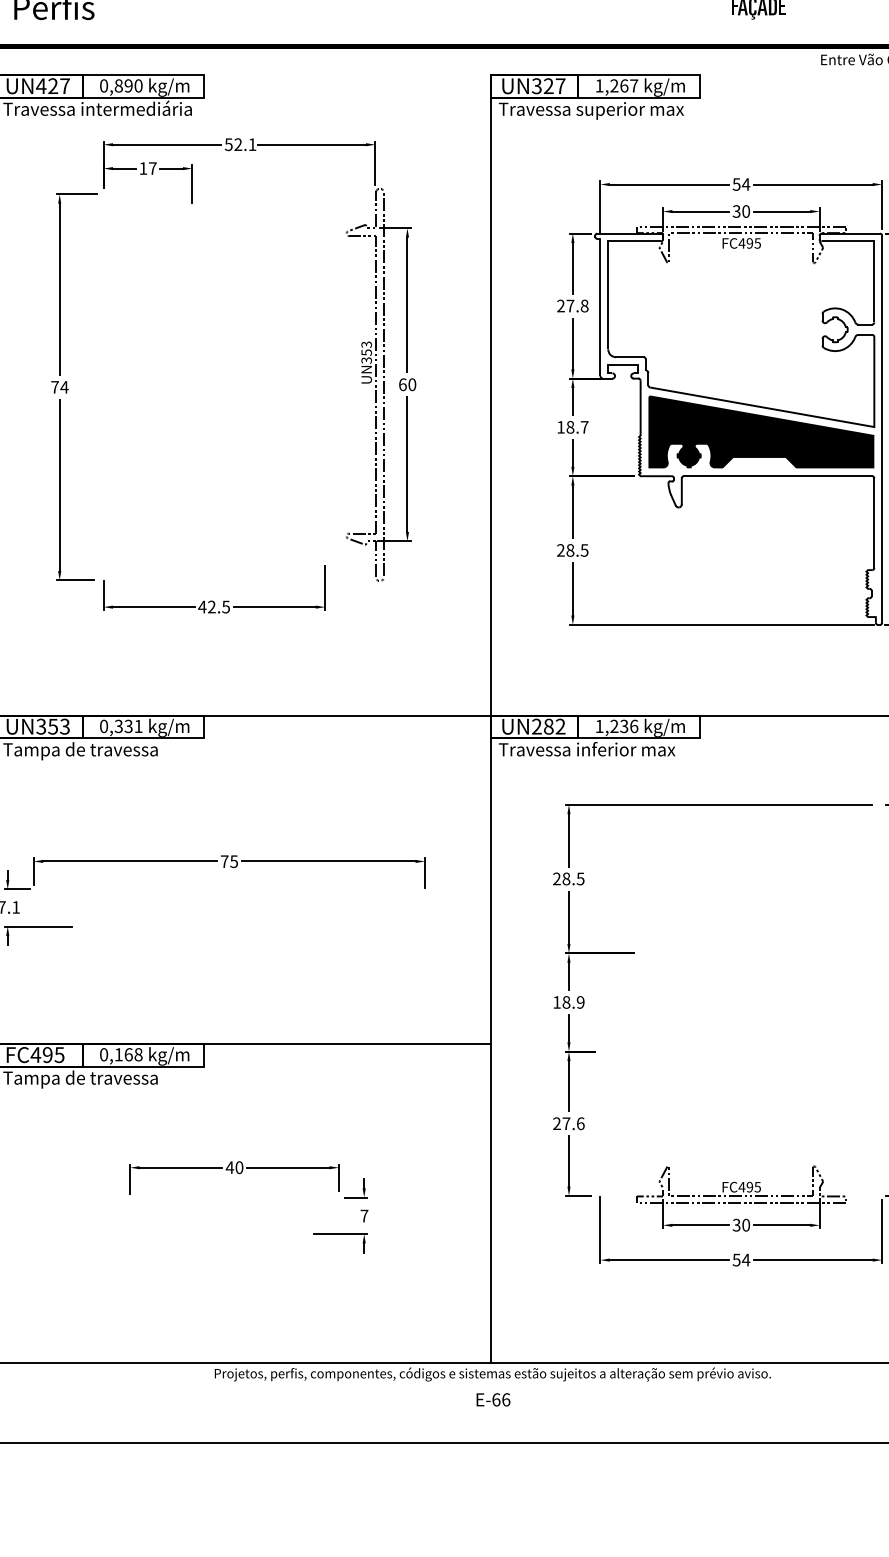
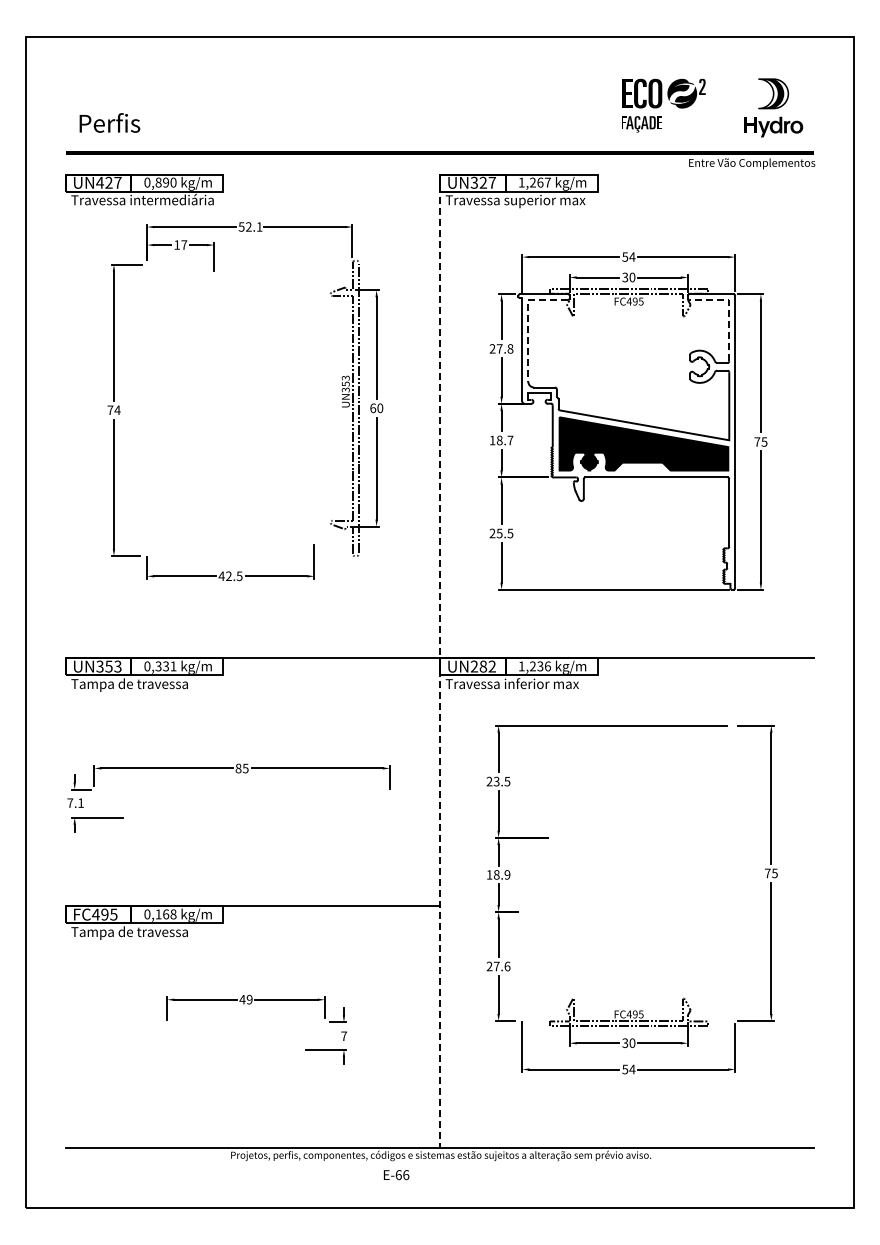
line: (874, 253) -> (729, 309), solid -> dashed
line: (608, 268) -> (528, 320), solid -> dashed
text: (570, 550) -> (499, 533), 28.5 -> 25.5
line: (490, 719) -> (439, 661), solid -> dashed
text: (224, 861) -> (238, 768), 75 -> 85
text: (566, 878) -> (496, 781), 28.5 -> 23.5
text: (239, 1167) -> (249, 999), 40 -> 49
text: (493, 1400) -> (396, 1175), moved

